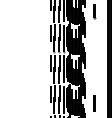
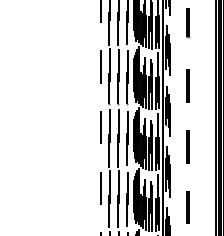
line: (94, 42) -> (188, 85), added
line: (94, 73) -> (188, 146), added

